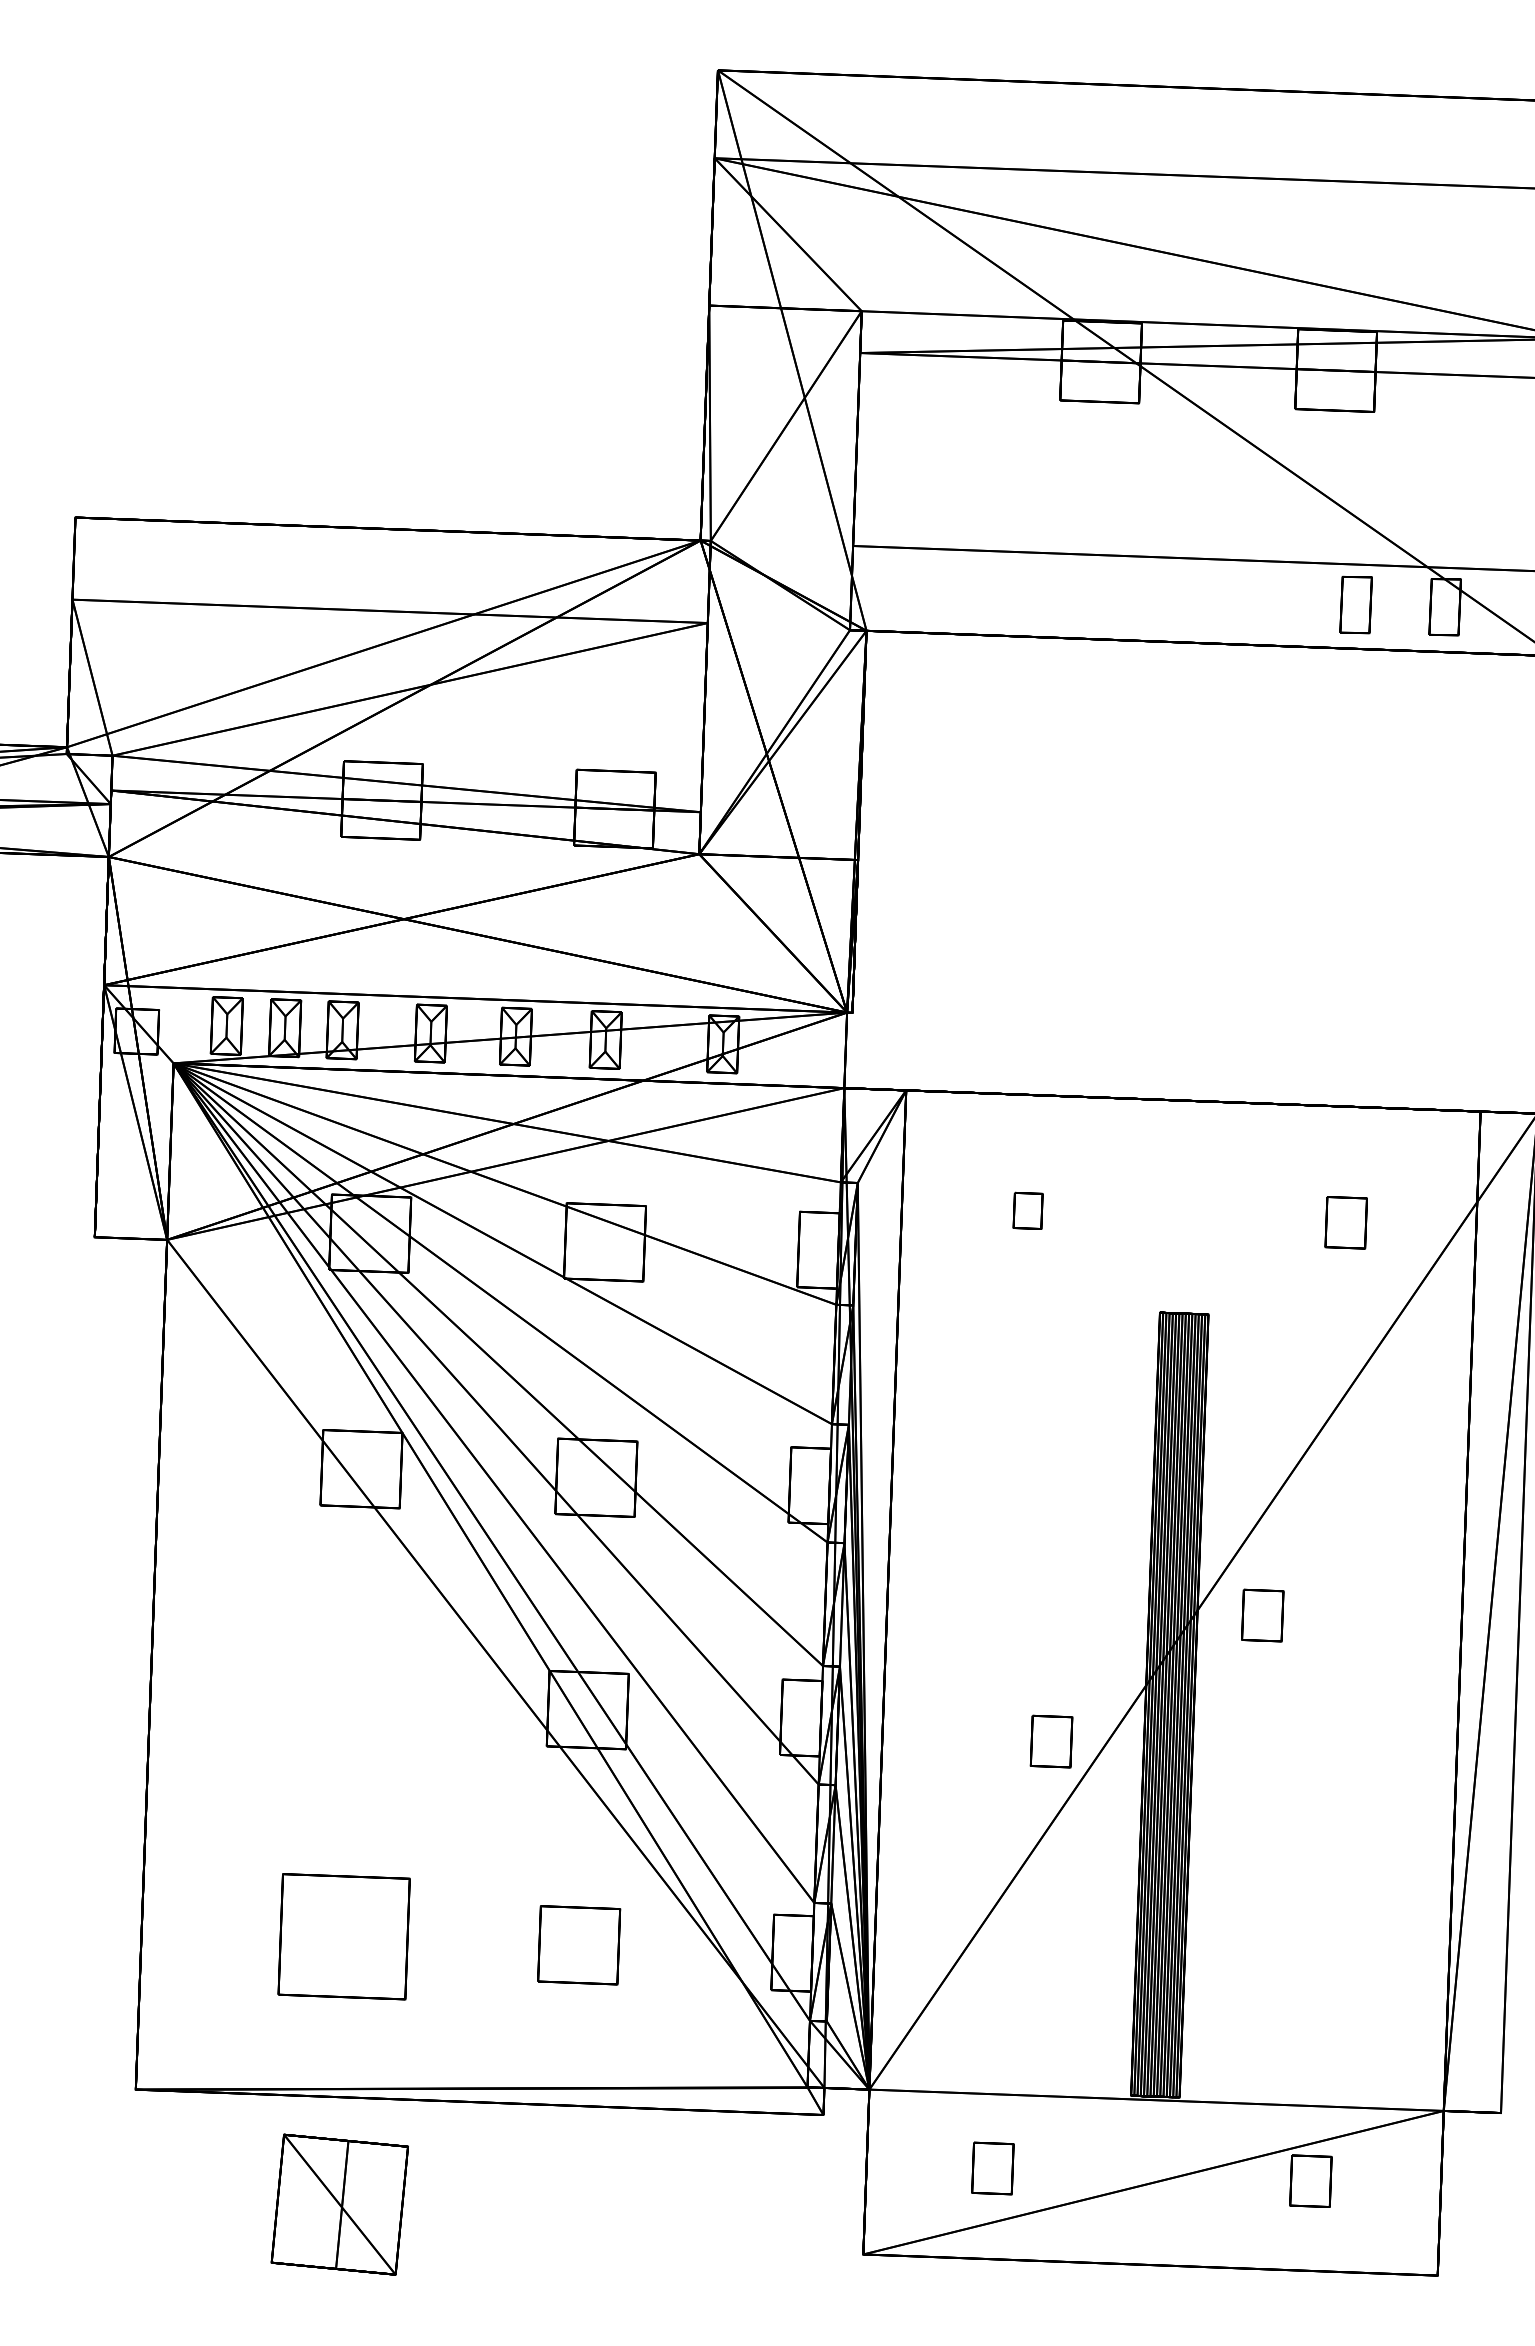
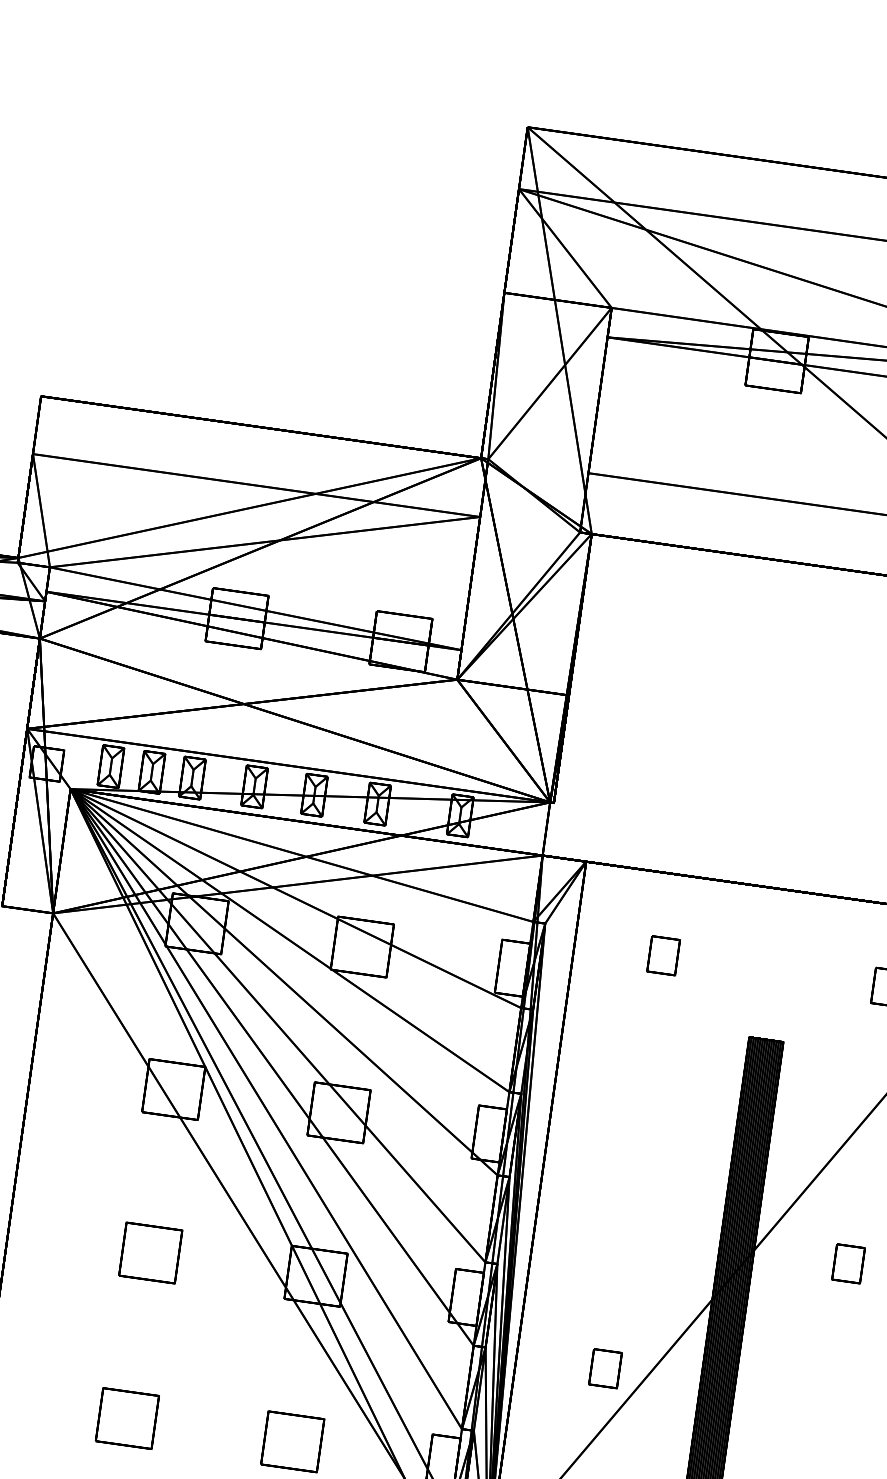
part: (1027, 1210) -> (663, 955), size x1.43
part: (1262, 1615) -> (848, 1263), moved
part: (352, 1701) -> (150, 1253), added
part: (1051, 1741) -> (605, 1368), moved
part: (344, 1936) -> (127, 1418), size x0.62

